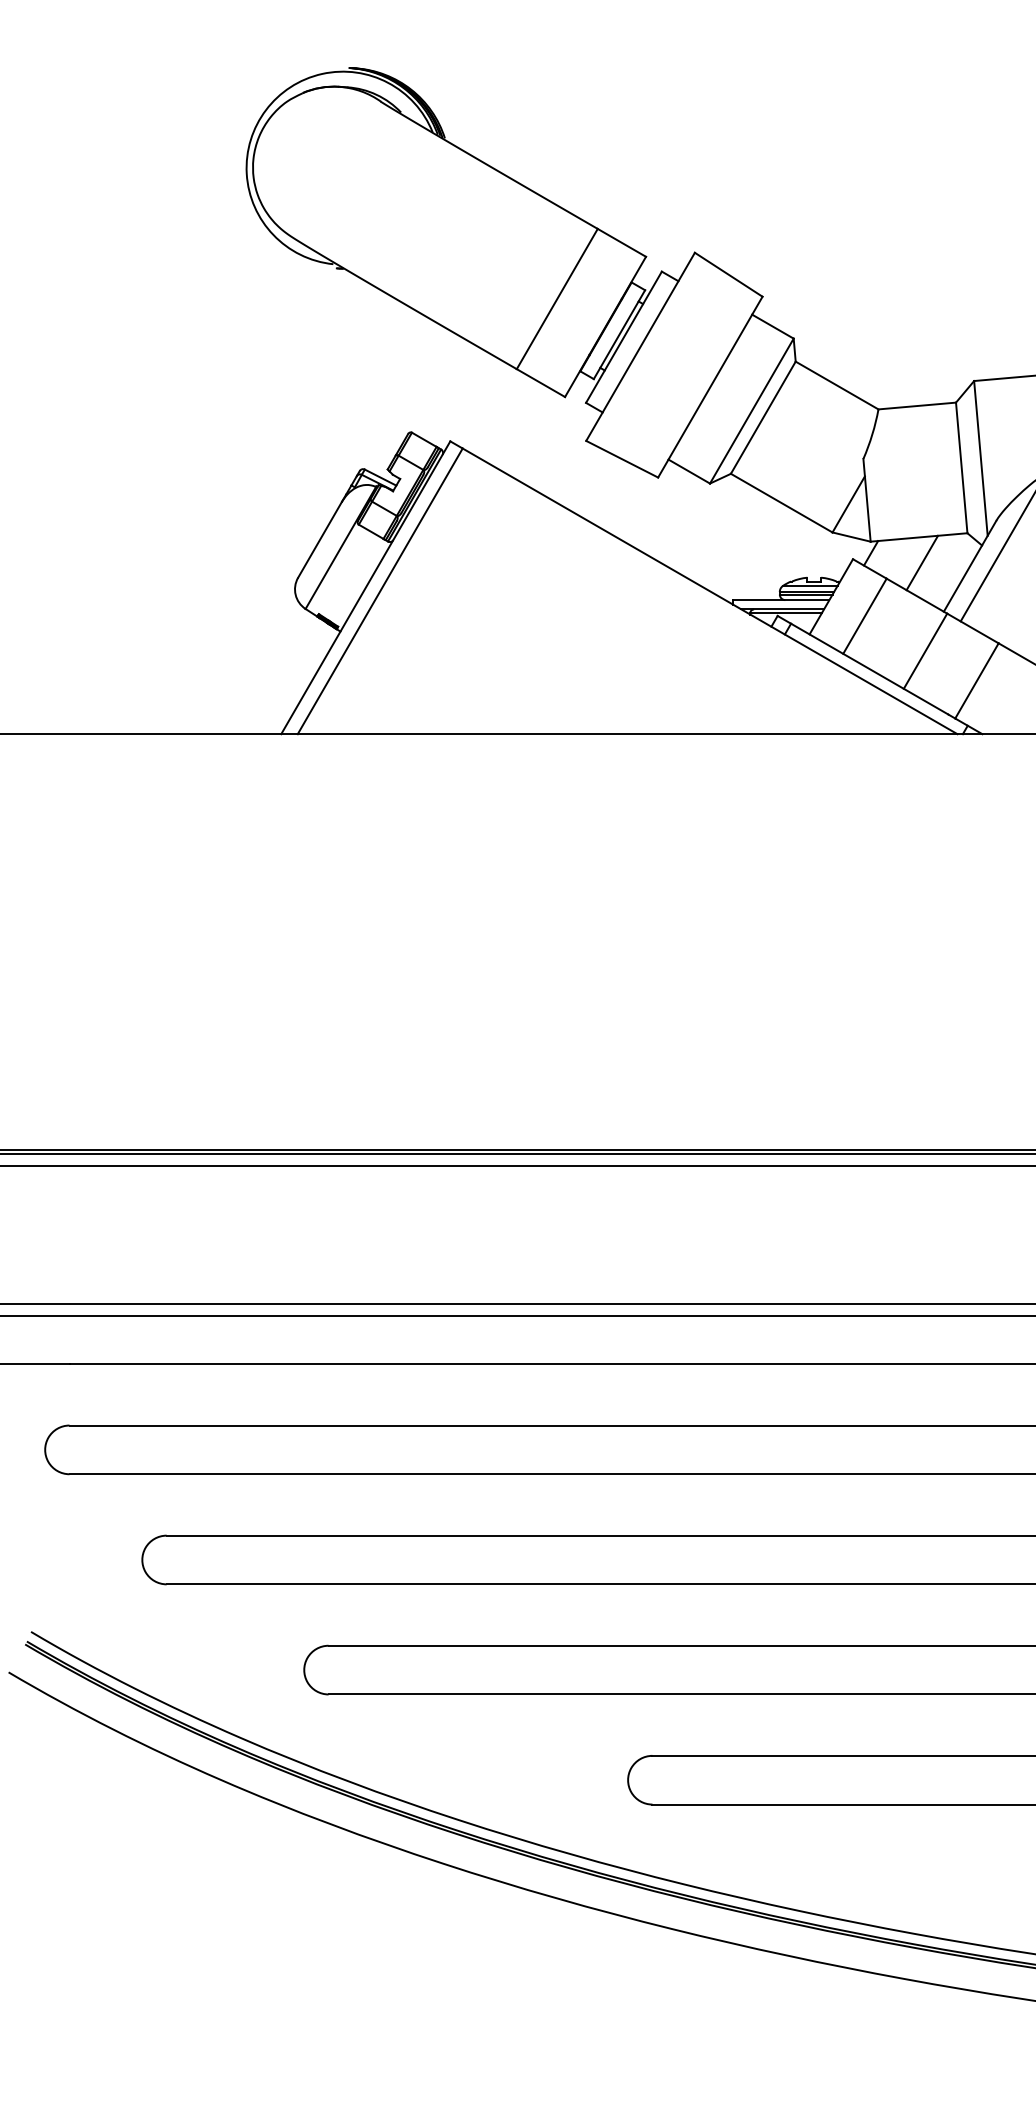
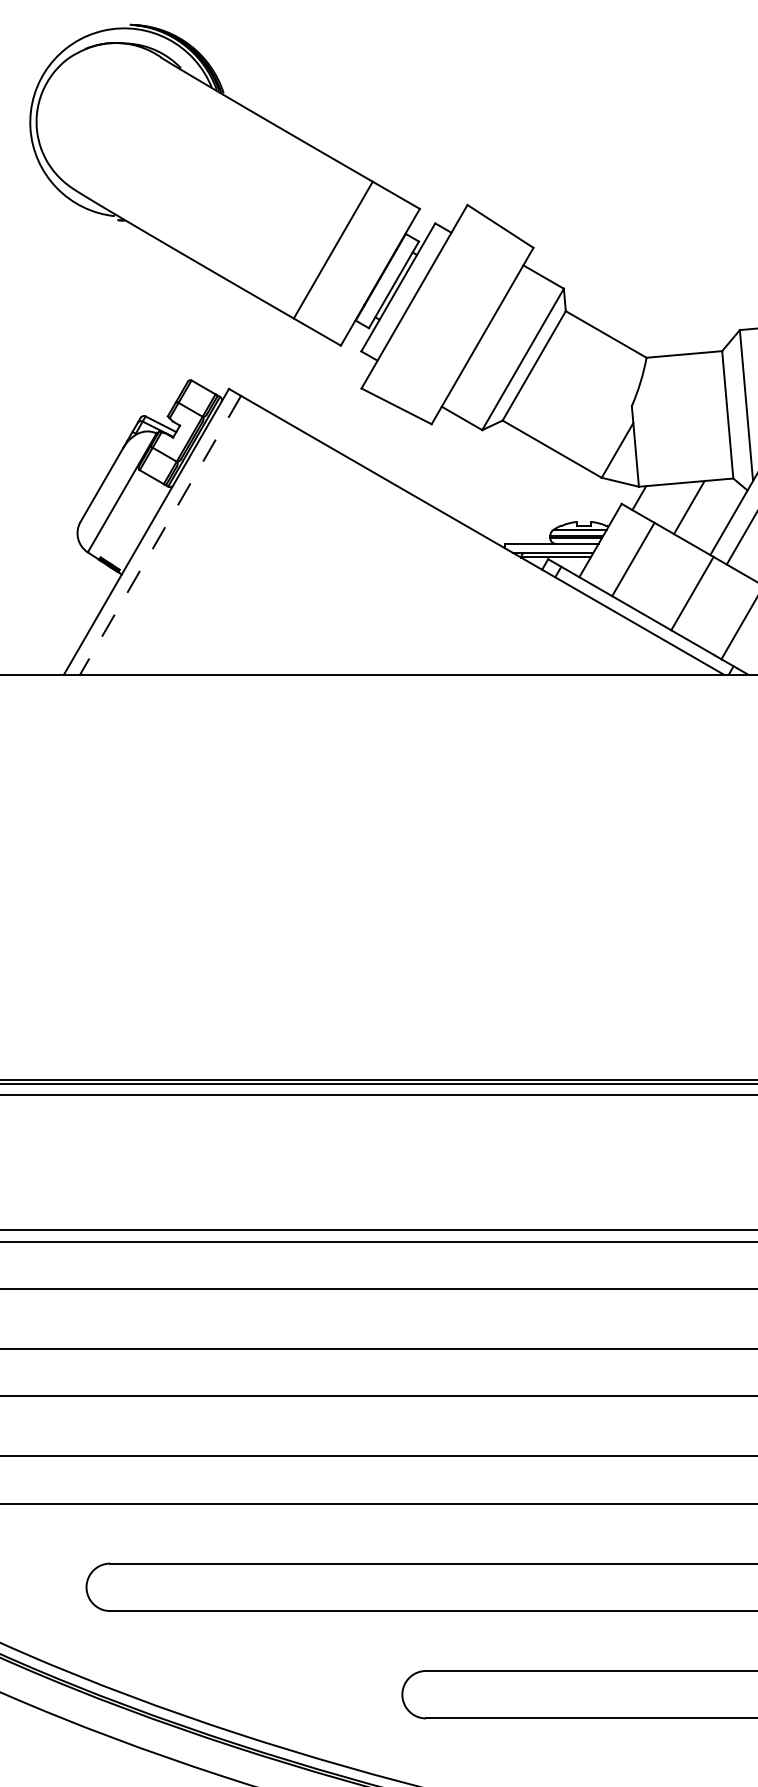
line: (380, 591) -> (160, 535), solid -> dashed

